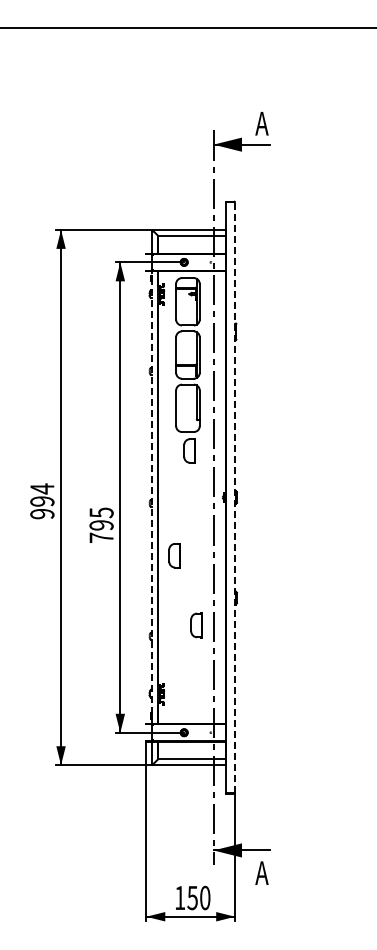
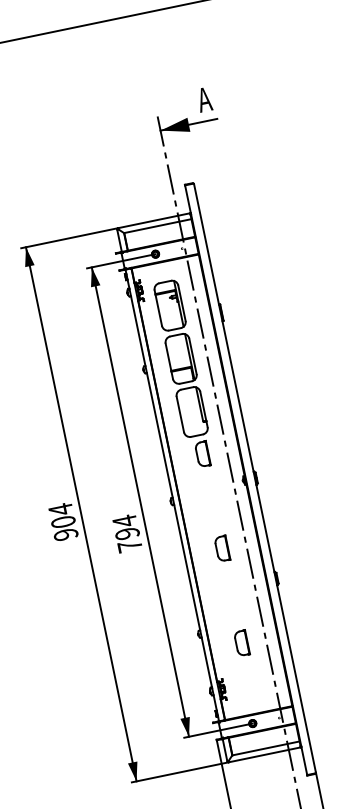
part: (187, 370) -> (183, 374), moved
line: (152, 497) -> (172, 495), dashed -> solid
line: (235, 497) -> (255, 478), dashed -> solid
text: (42, 501) -> (63, 522), 994 -> 904
text: (101, 512) -> (124, 520), 795 -> 794
part: (174, 555) -> (222, 548), moved
part: (196, 625) -> (241, 643), moved

